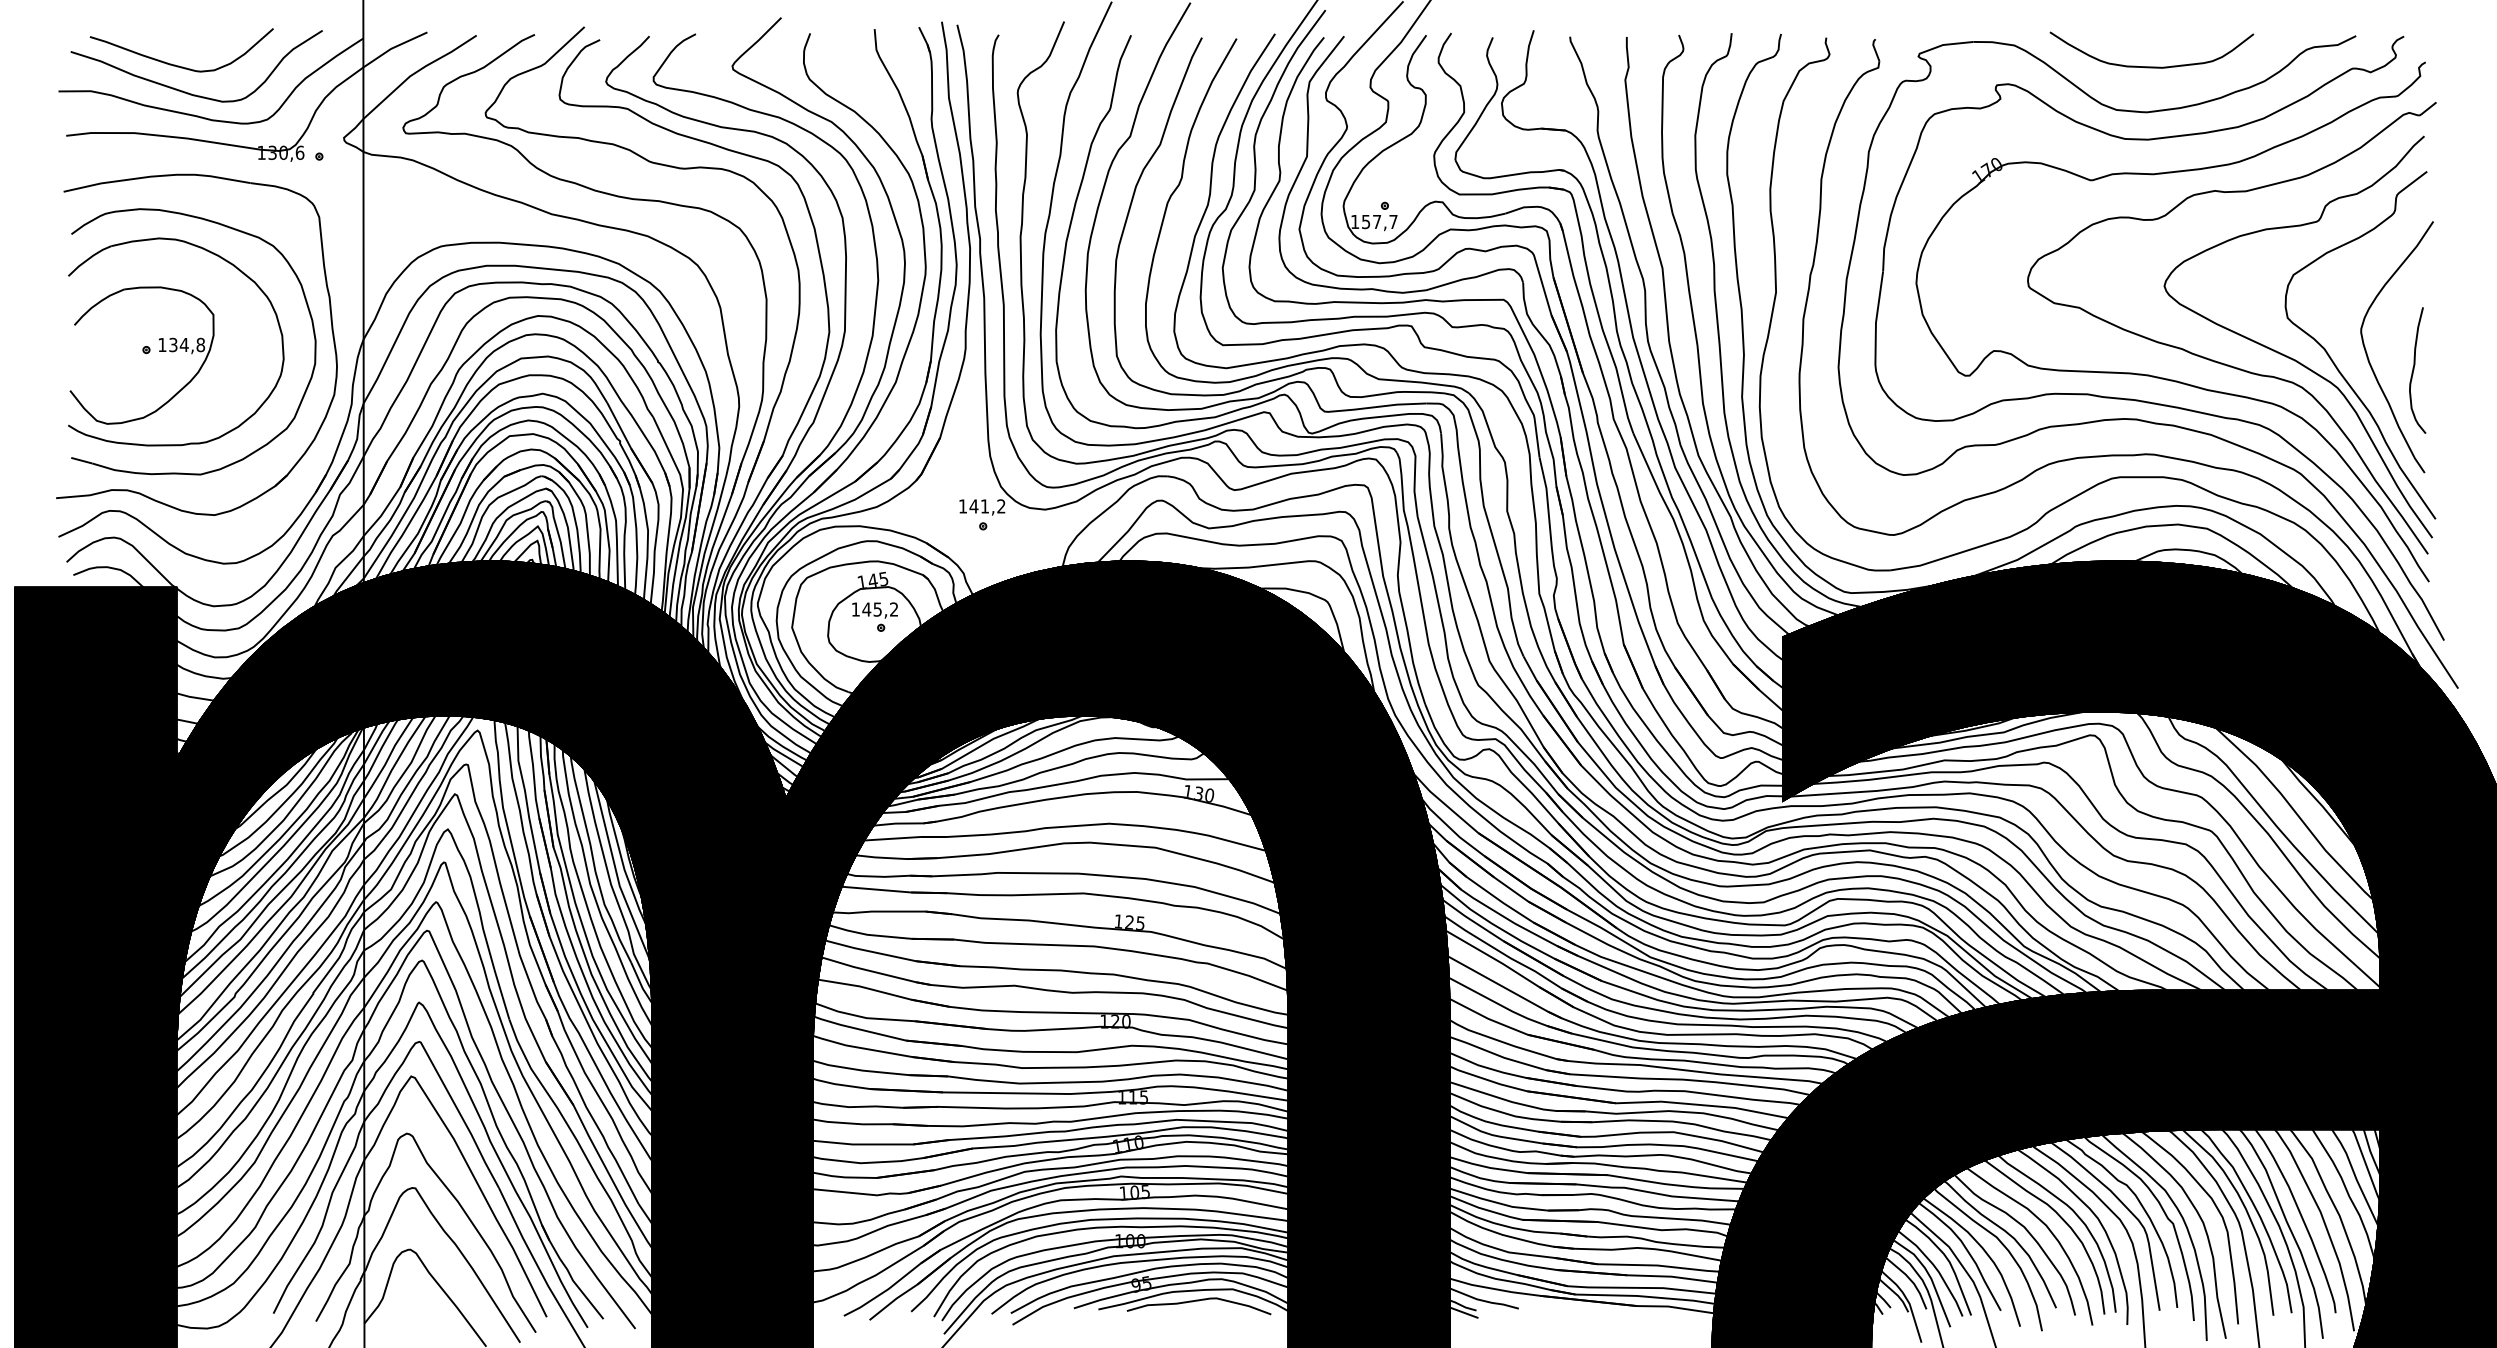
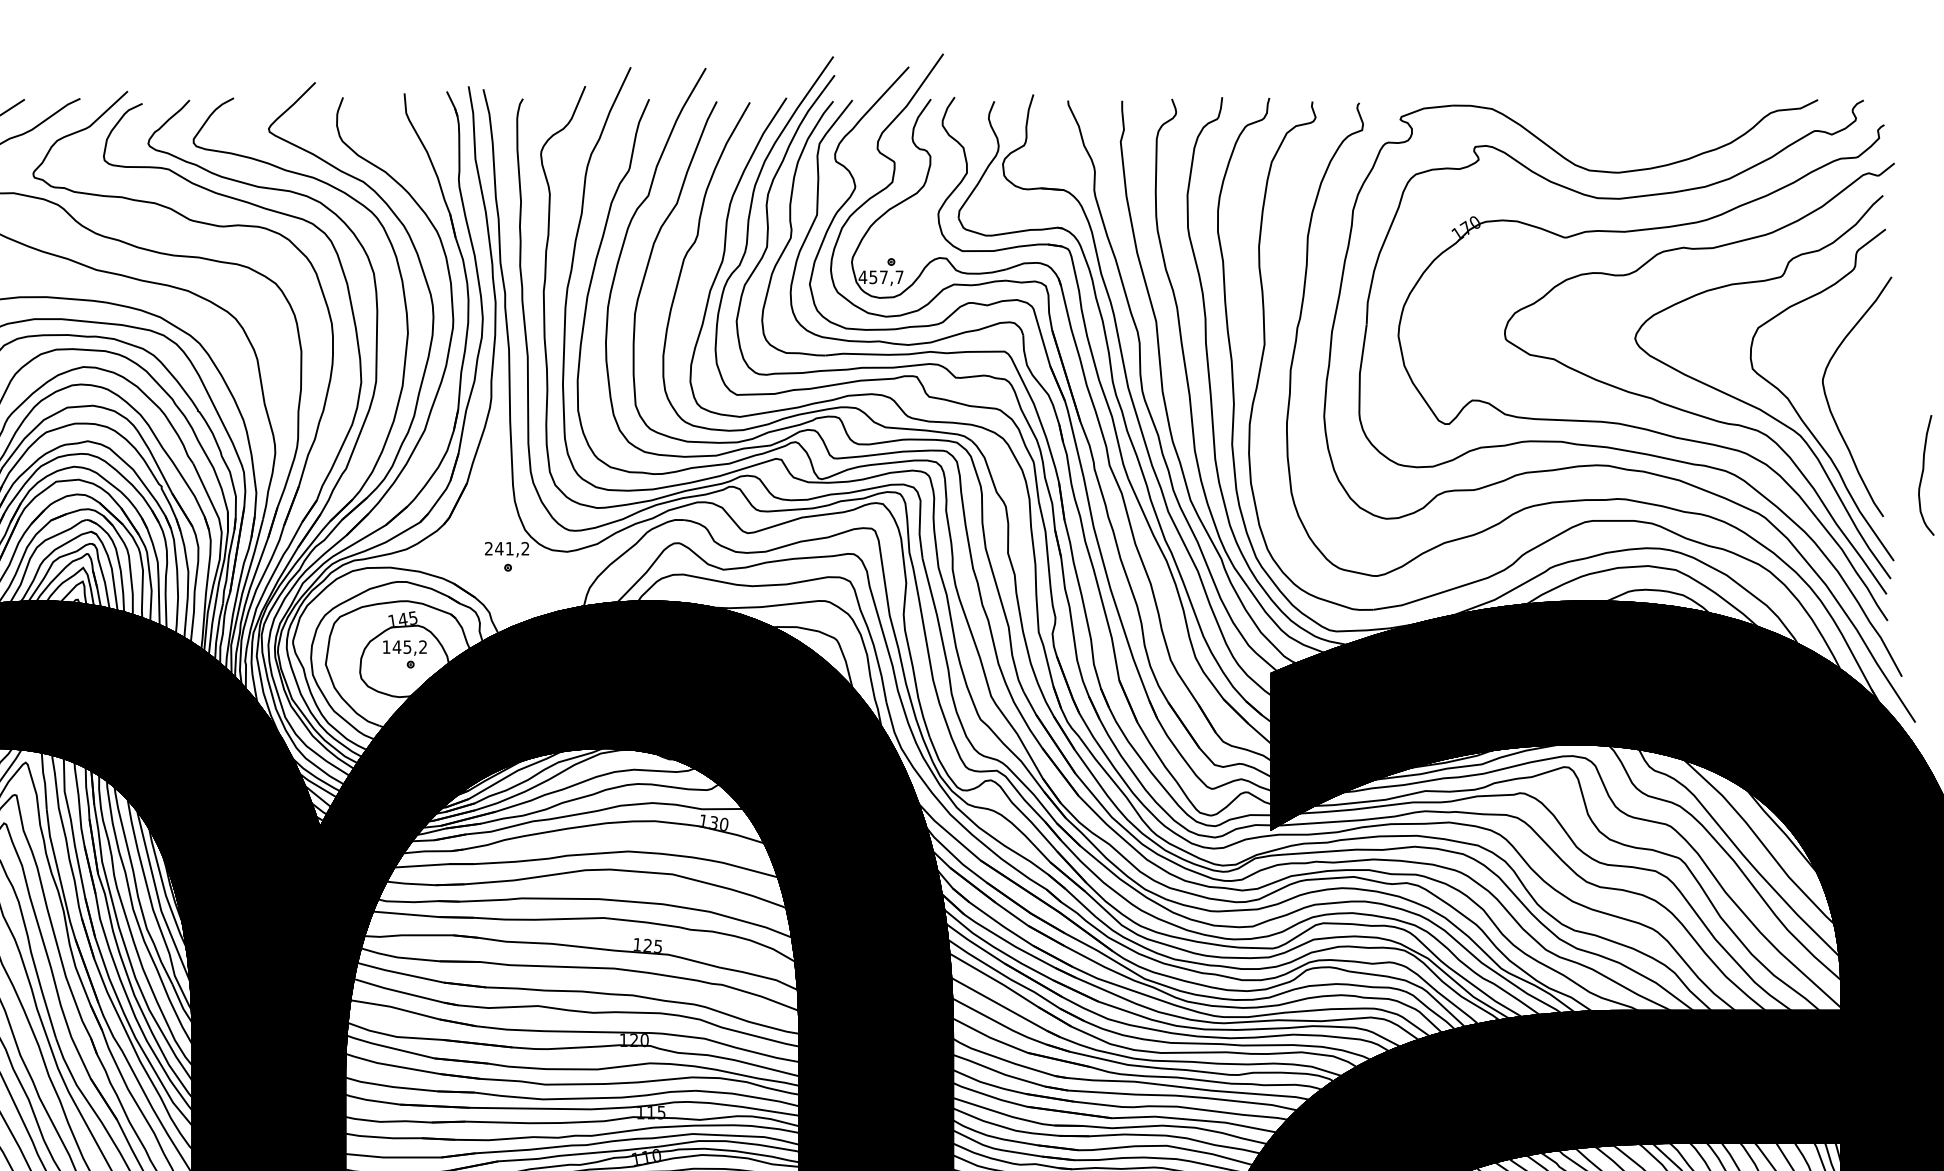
curve: (2151, 66) -> (1622, 129), removed
text: (1354, 221) -> (862, 276), 157,7 -> 457,7
curve: (2414, 370) -> (1923, 475), moved
text: (962, 506) -> (488, 548), 141,2 -> 241,2

